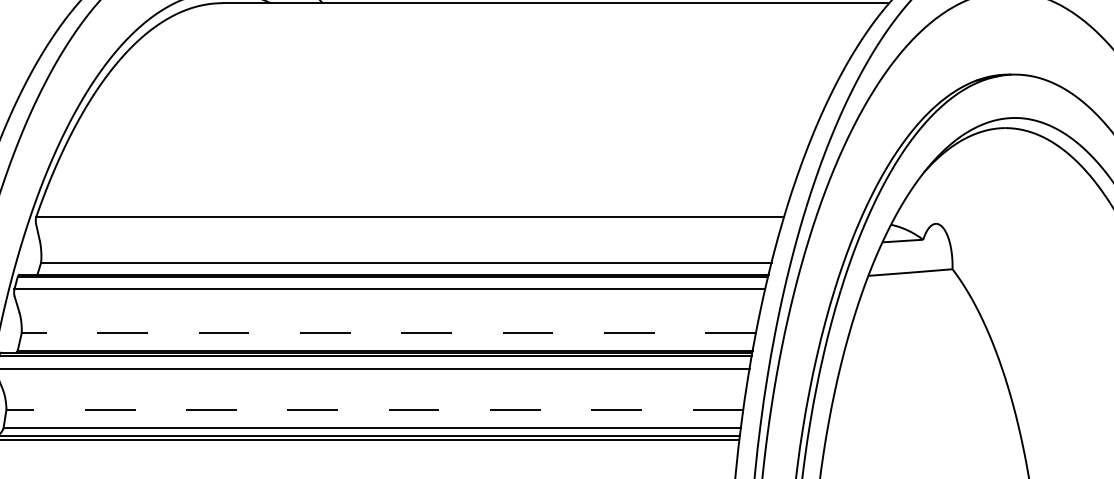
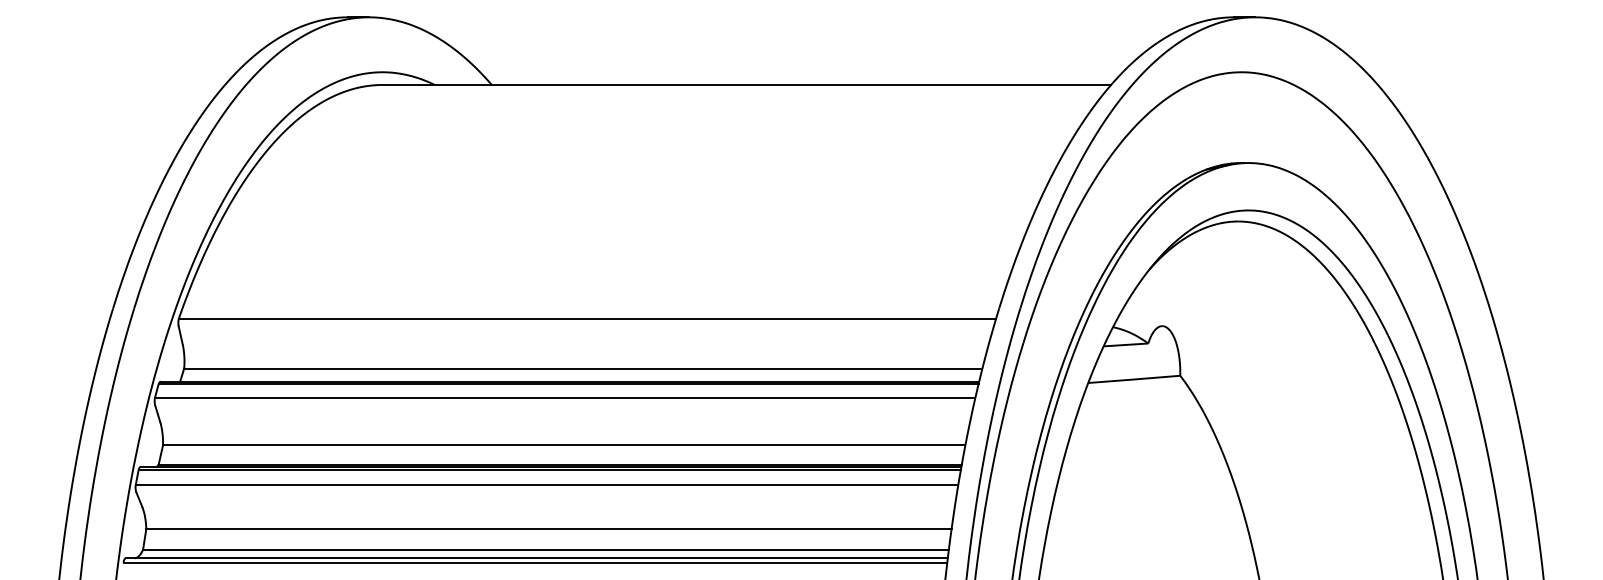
line: (388, 333) -> (563, 445), dashed -> solid
line: (374, 409) -> (548, 529), dashed -> solid

